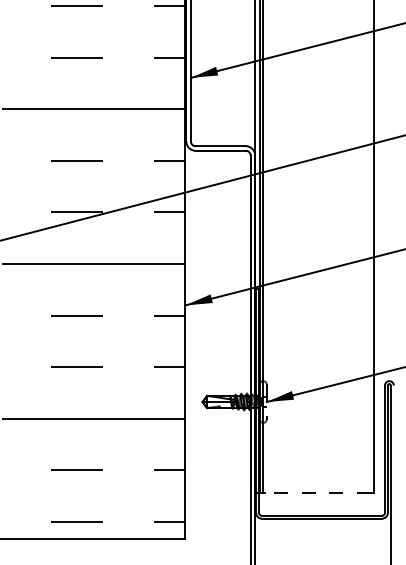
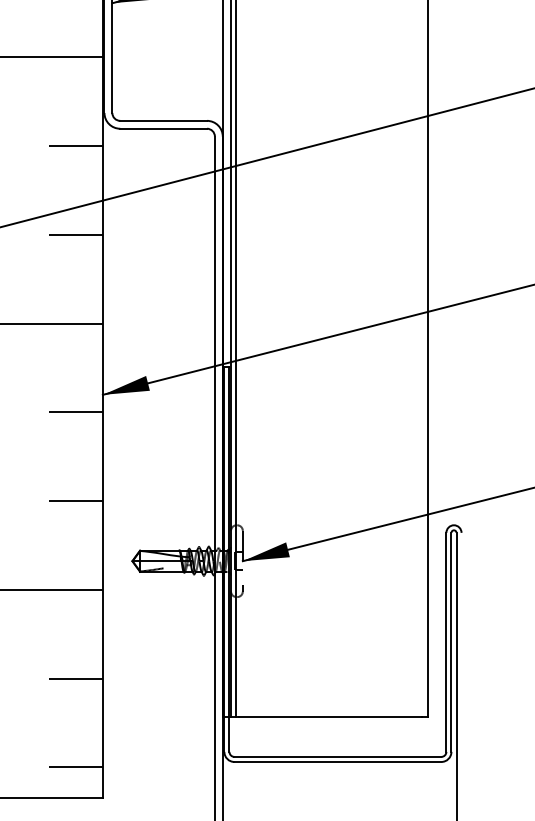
line: (317, 492) -> (330, 716), dashed -> solid

